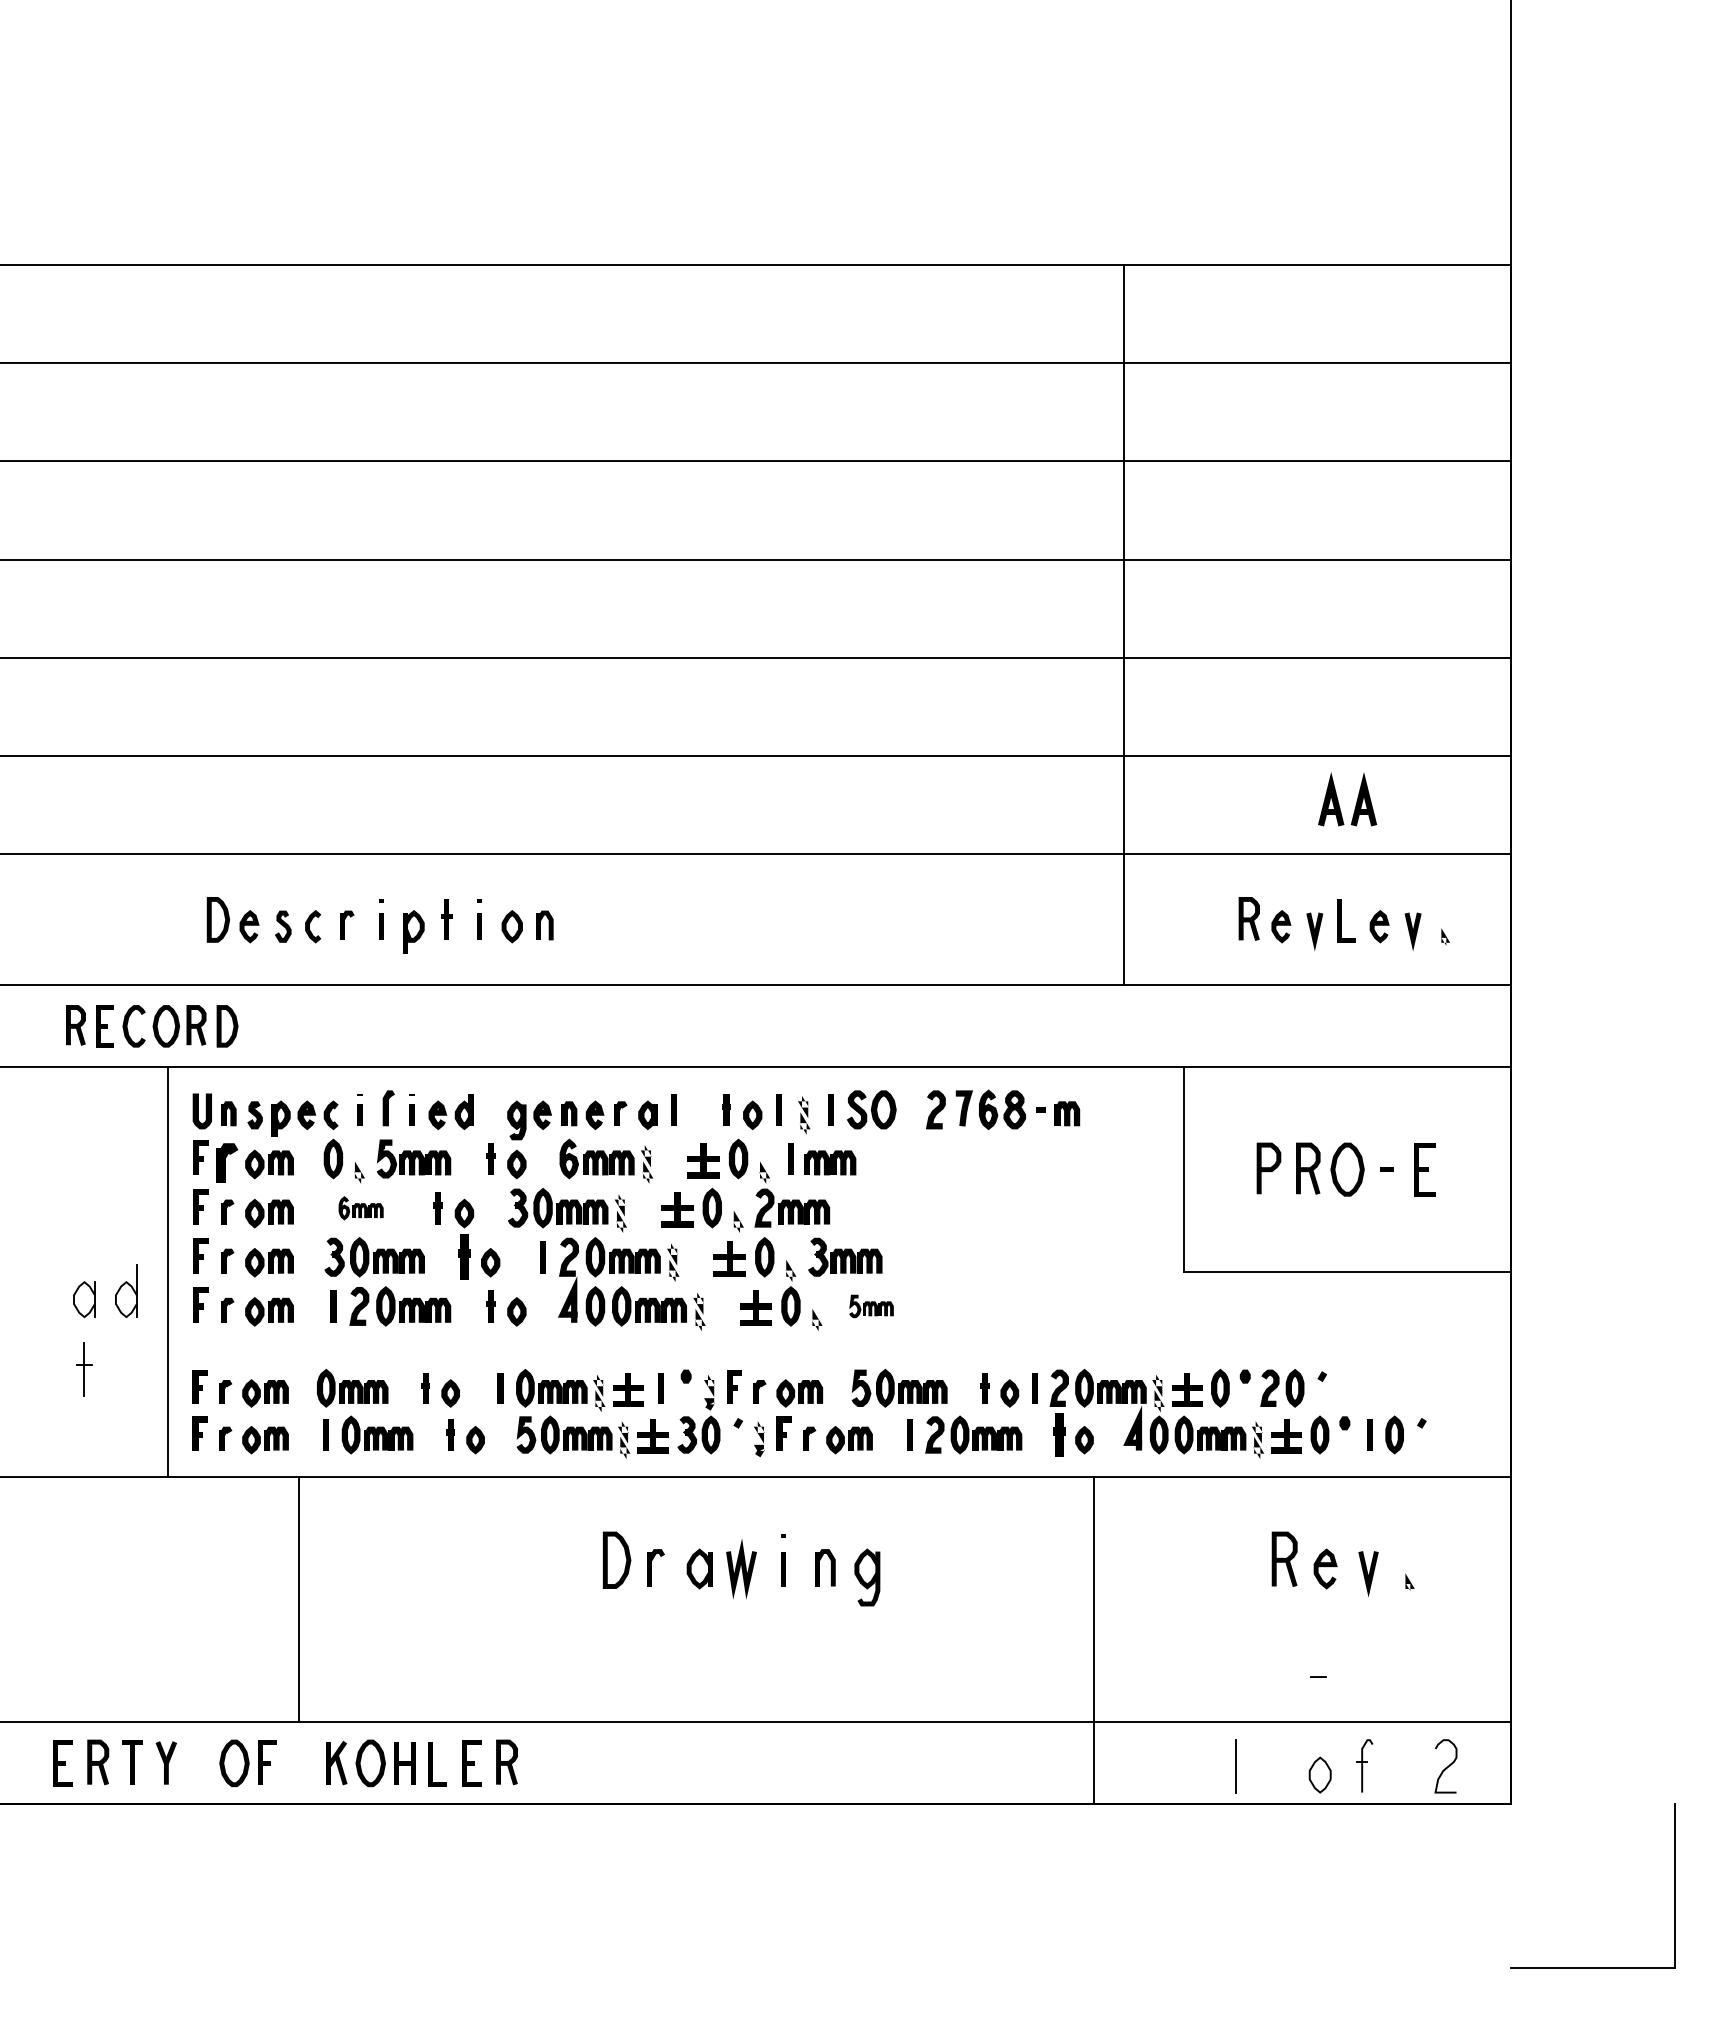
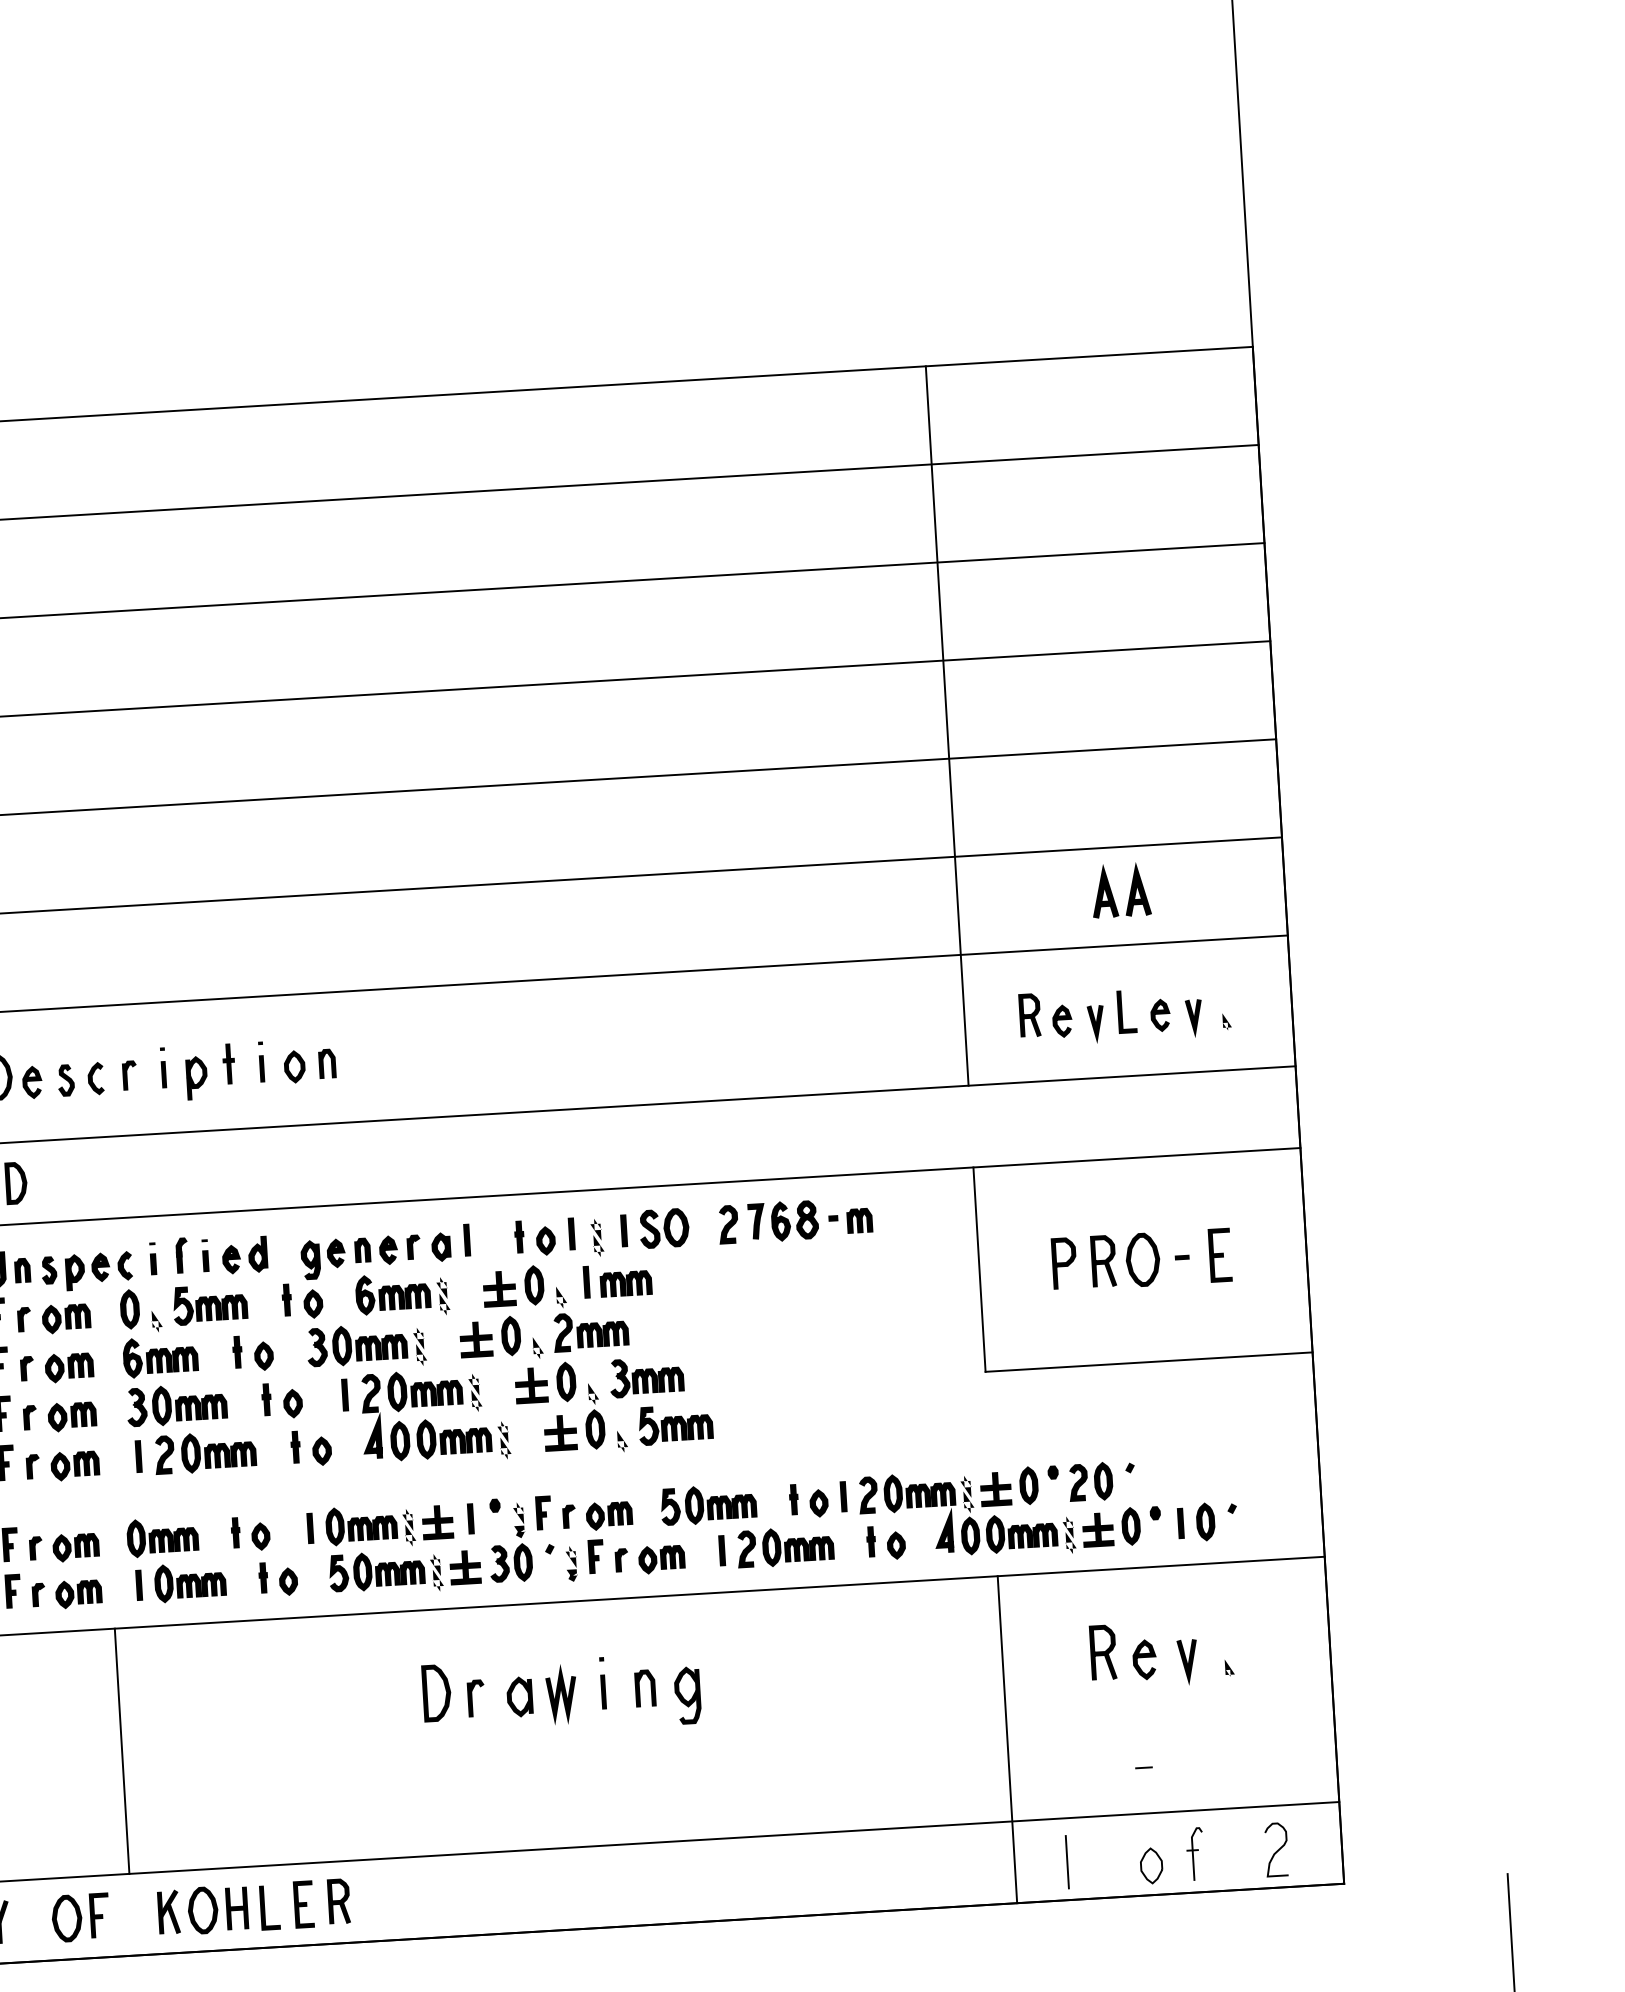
line: (1123, 624) -> (946, 725), moved
part: (227, 1162) -> (24, 1319), size x0.62
part: (360, 1208) -> (159, 1357), size x1.67
part: (464, 1257) -> (266, 1399), size x0.71
part: (871, 1306) -> (675, 1424), size x1.67
part: (1059, 1434) -> (871, 1541), size x0.71
line: (1093, 1640) -> (1007, 1739), moved

